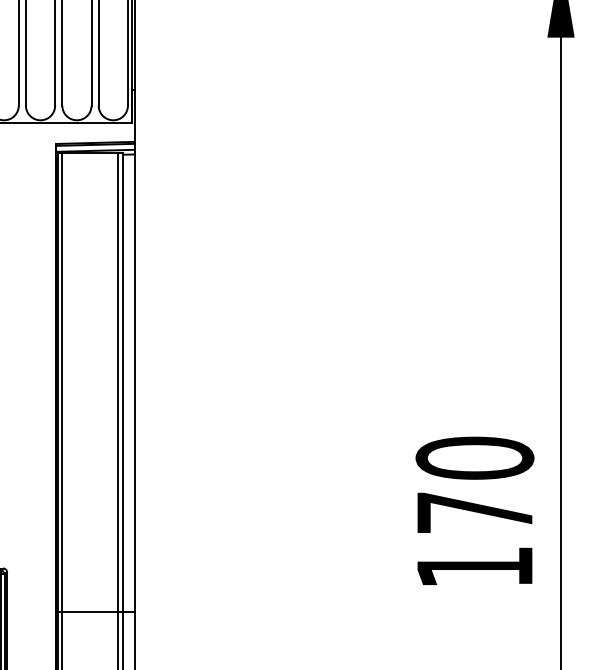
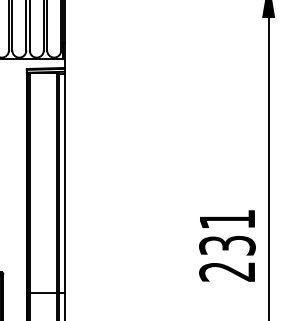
text: (475, 512) -> (227, 245), 170 -> 231

